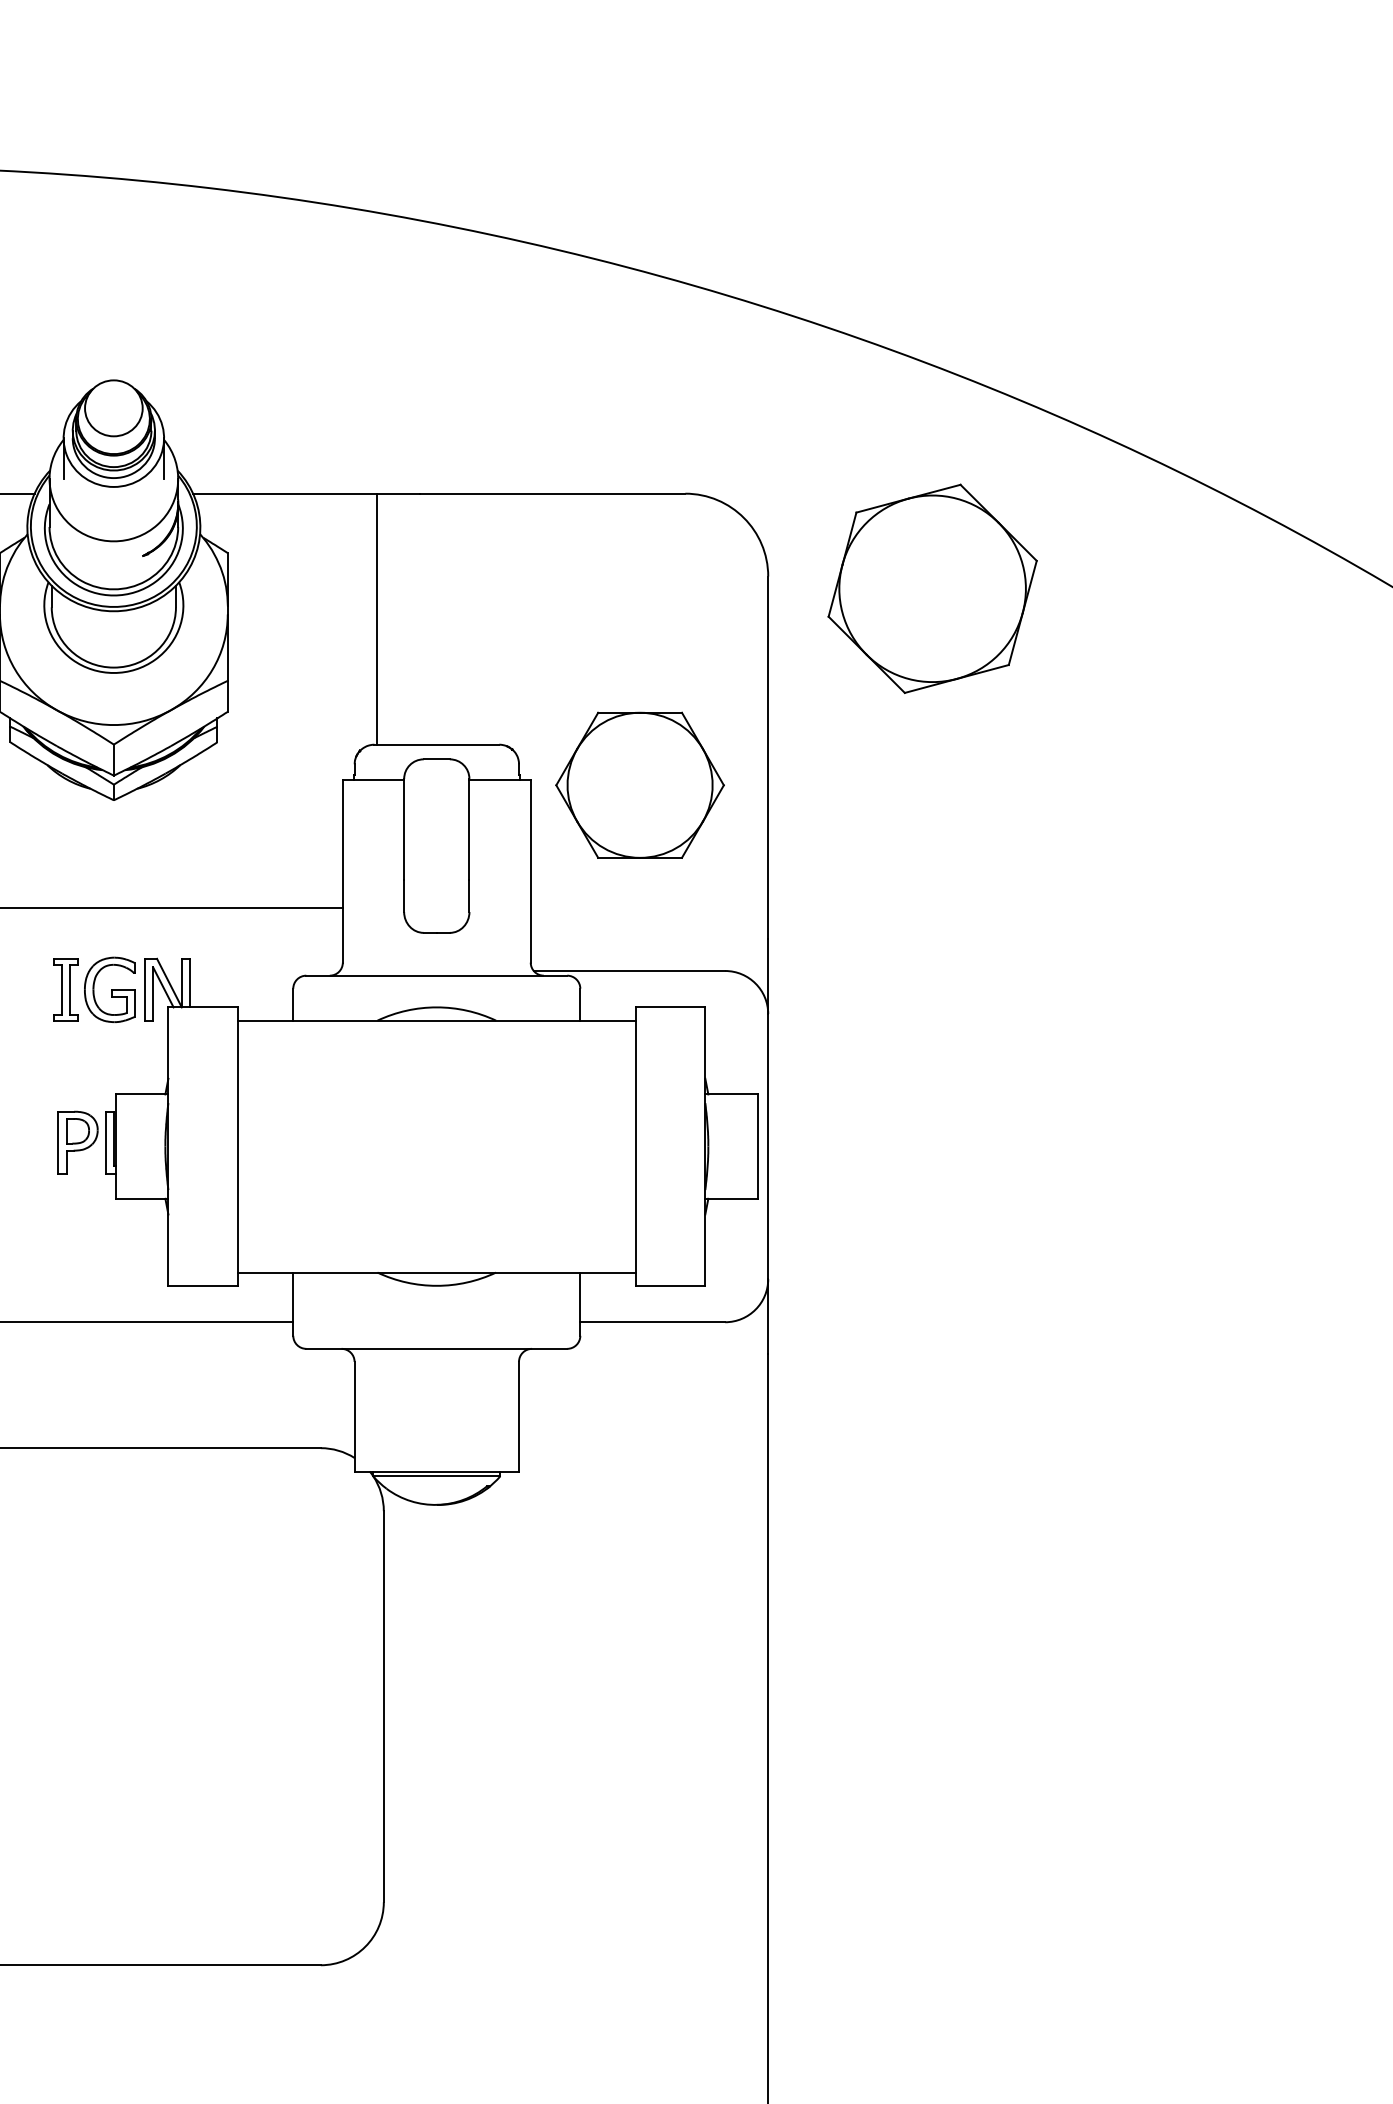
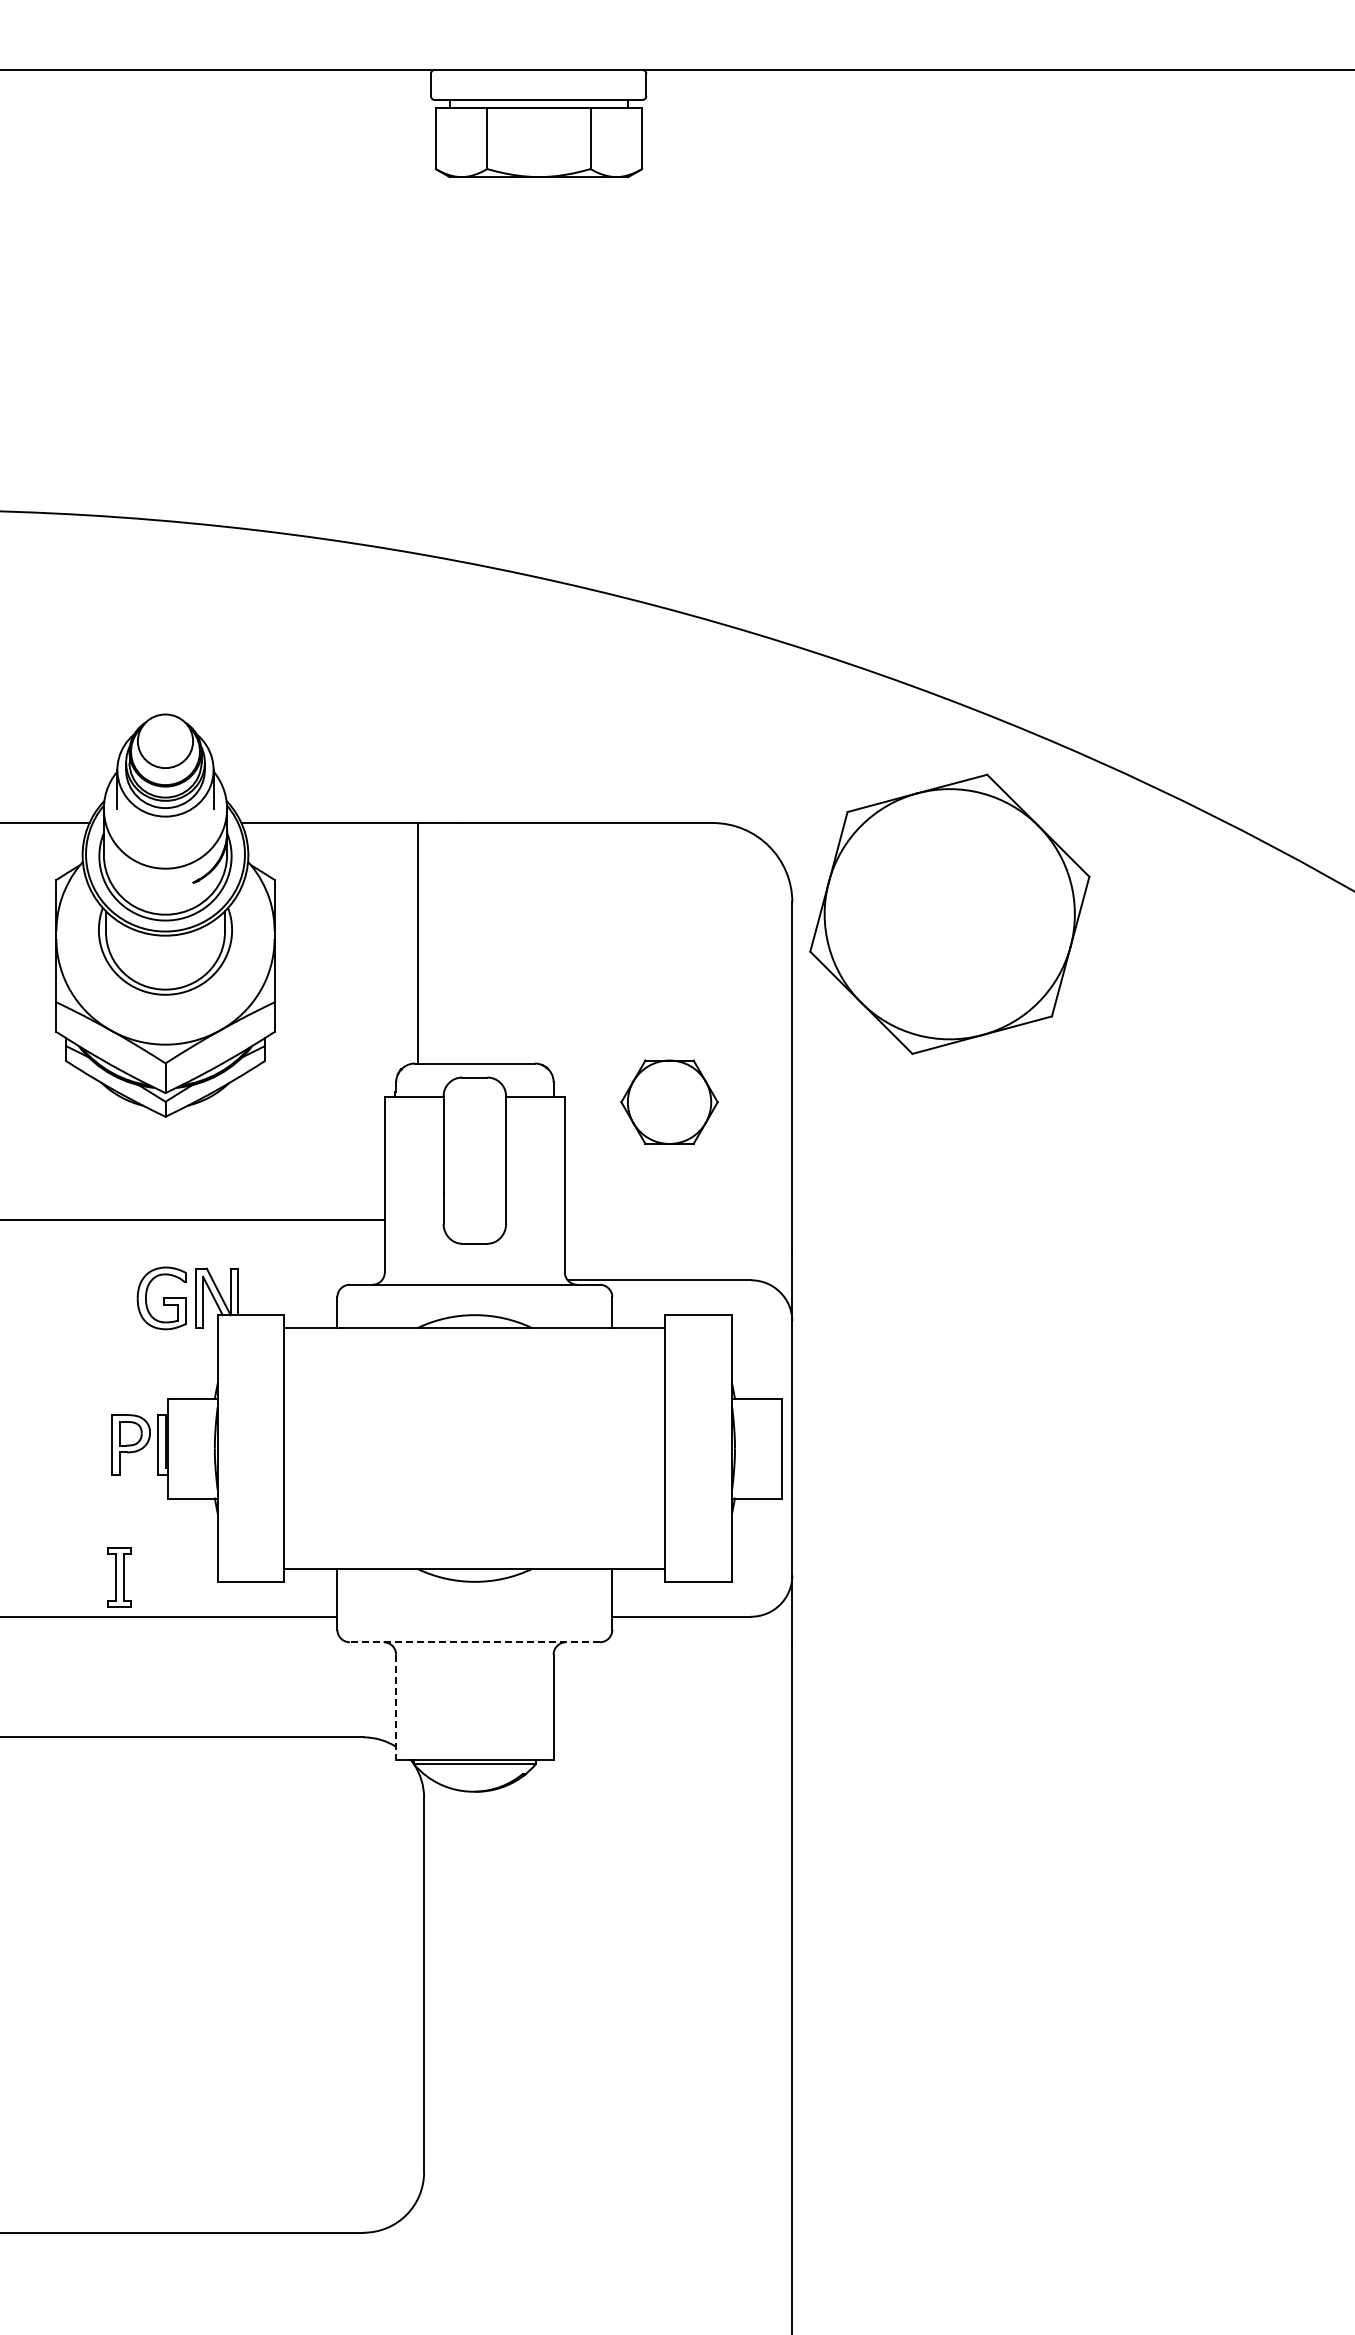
part: (932, 588) -> (949, 913), size x1.4
part: (639, 784) -> (669, 1101), size x0.6
part: (65, 990) -> (119, 1577), moved
line: (436, 1349) -> (474, 1642), solid -> dashed
line: (355, 1416) -> (396, 1707), solid -> dashed

